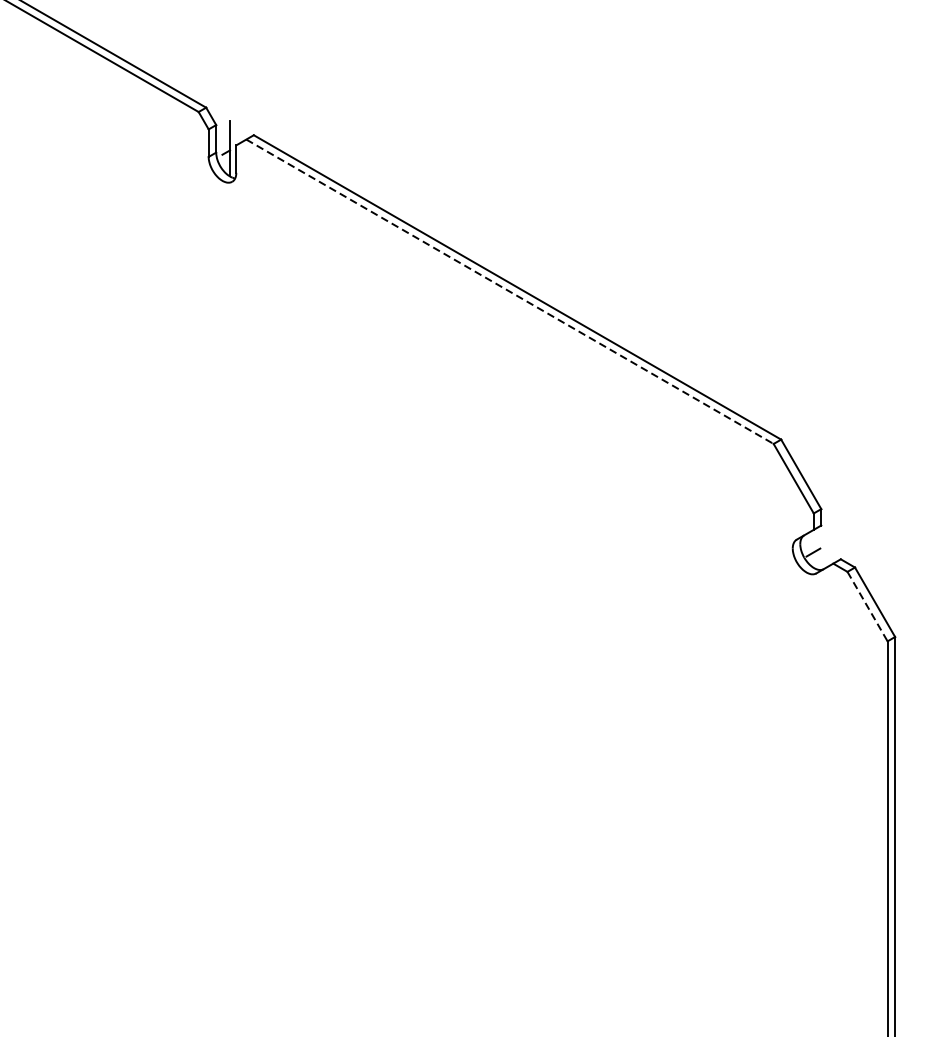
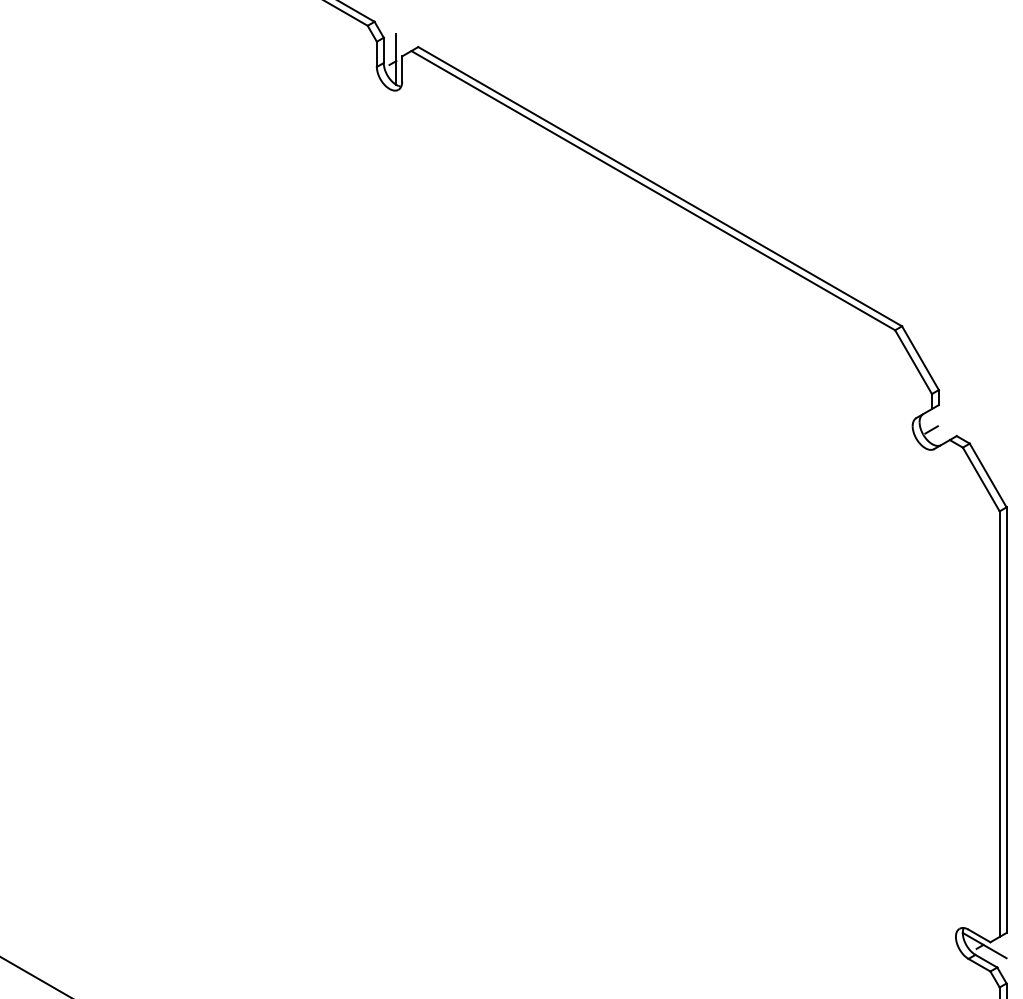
line: (510, 291) -> (653, 190), dashed -> solid
line: (867, 606) -> (981, 479), dashed -> solid

